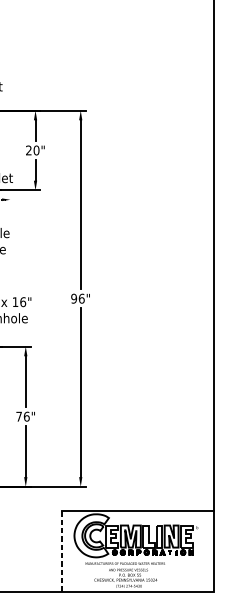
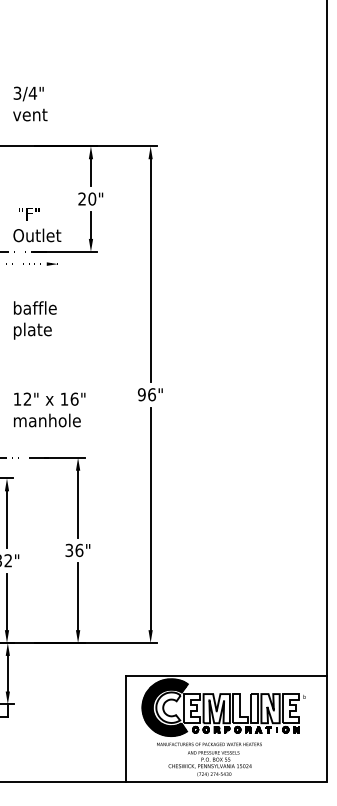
text: (19, 416) -> (69, 550), 76" -> 36"
hatch: (91, 535) -> (164, 707), added
line: (61, 552) -> (125, 729), dashed -> solid

